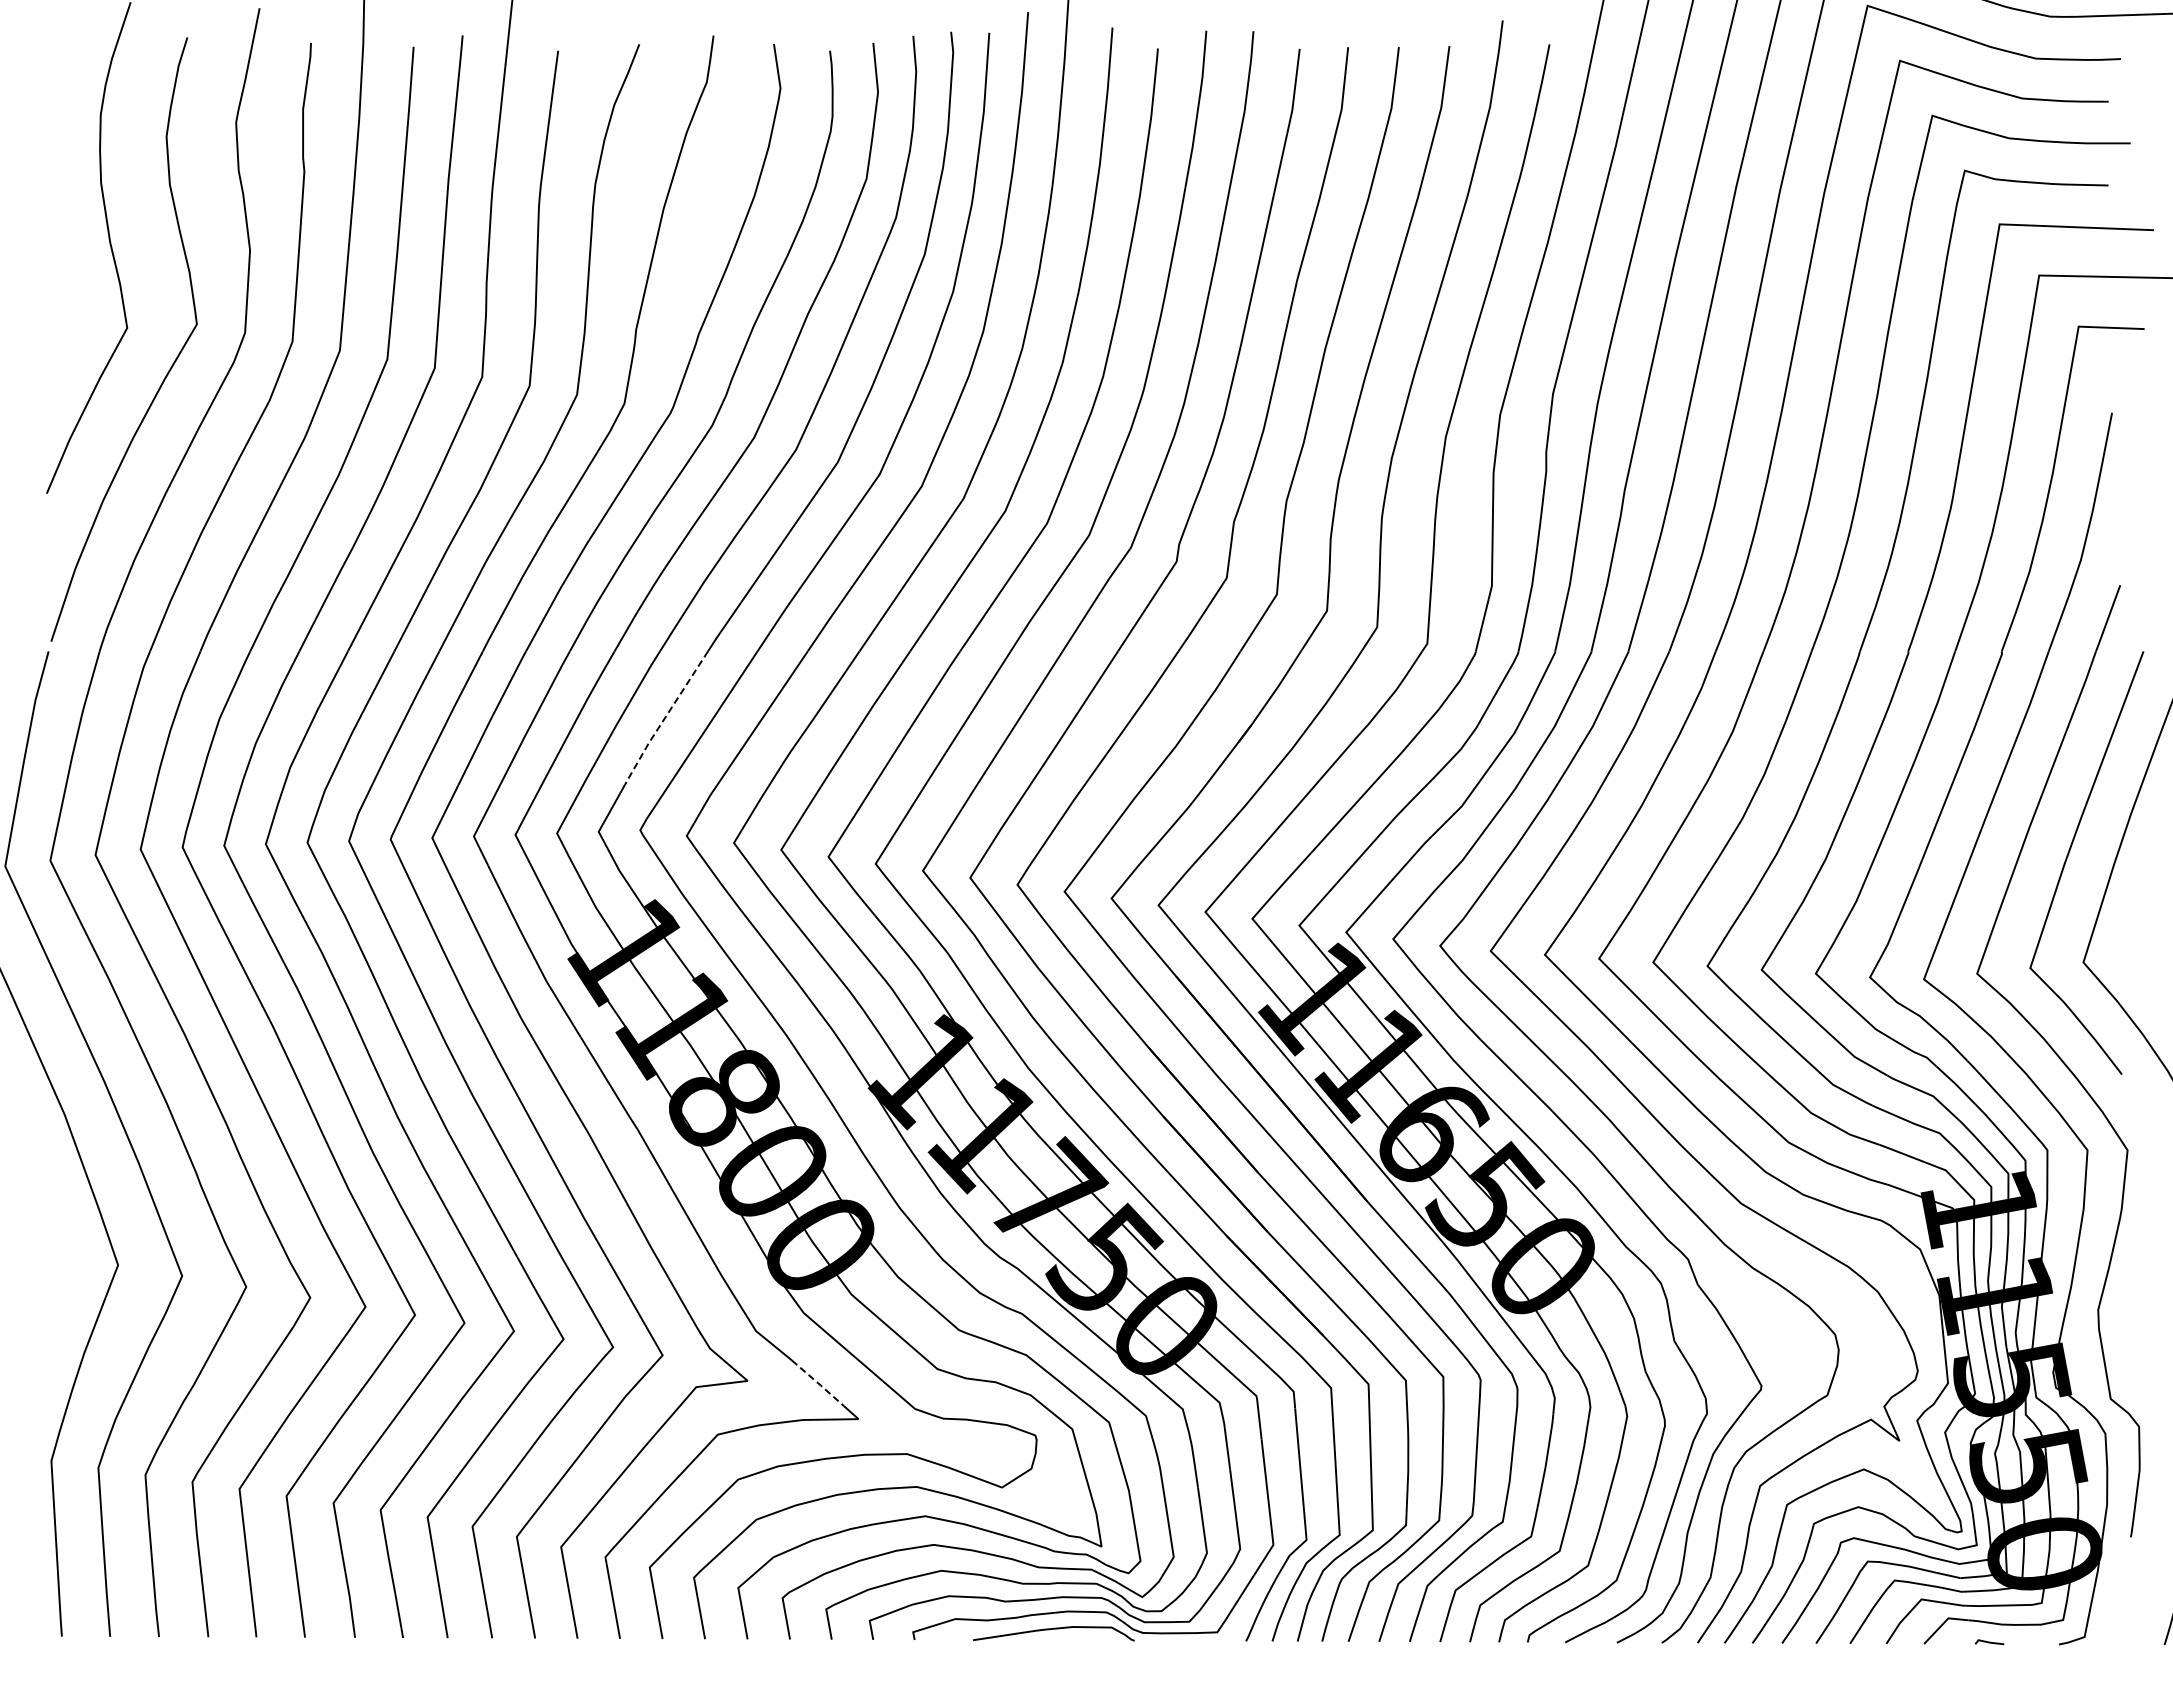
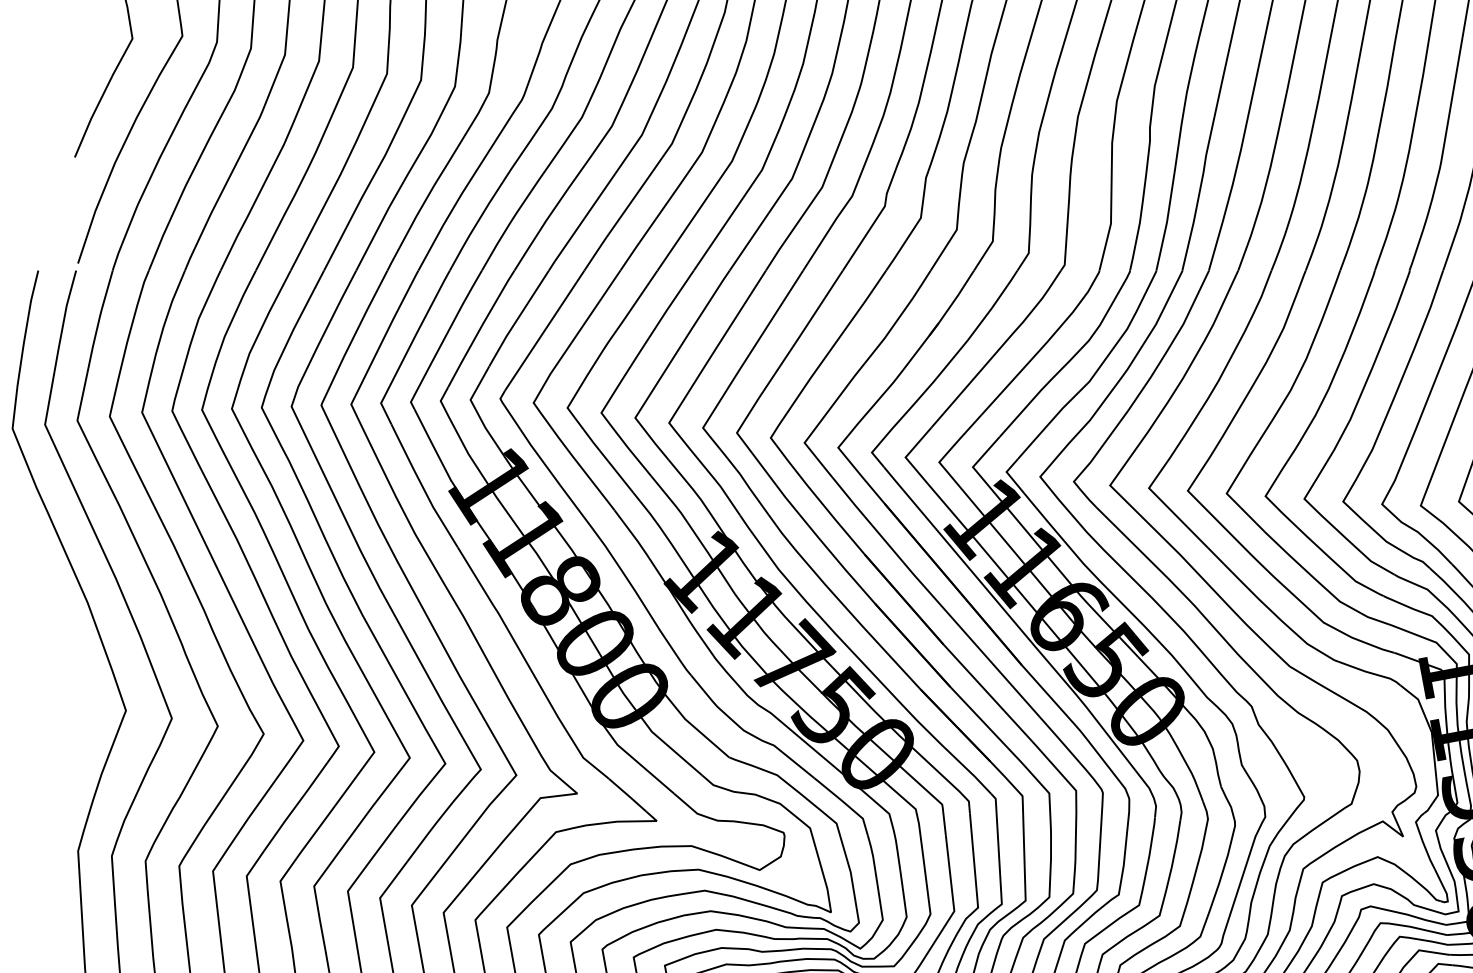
line: (664, 718) -> (517, 318), dashed -> solid
line: (818, 1383) -> (628, 795), dashed -> solid

